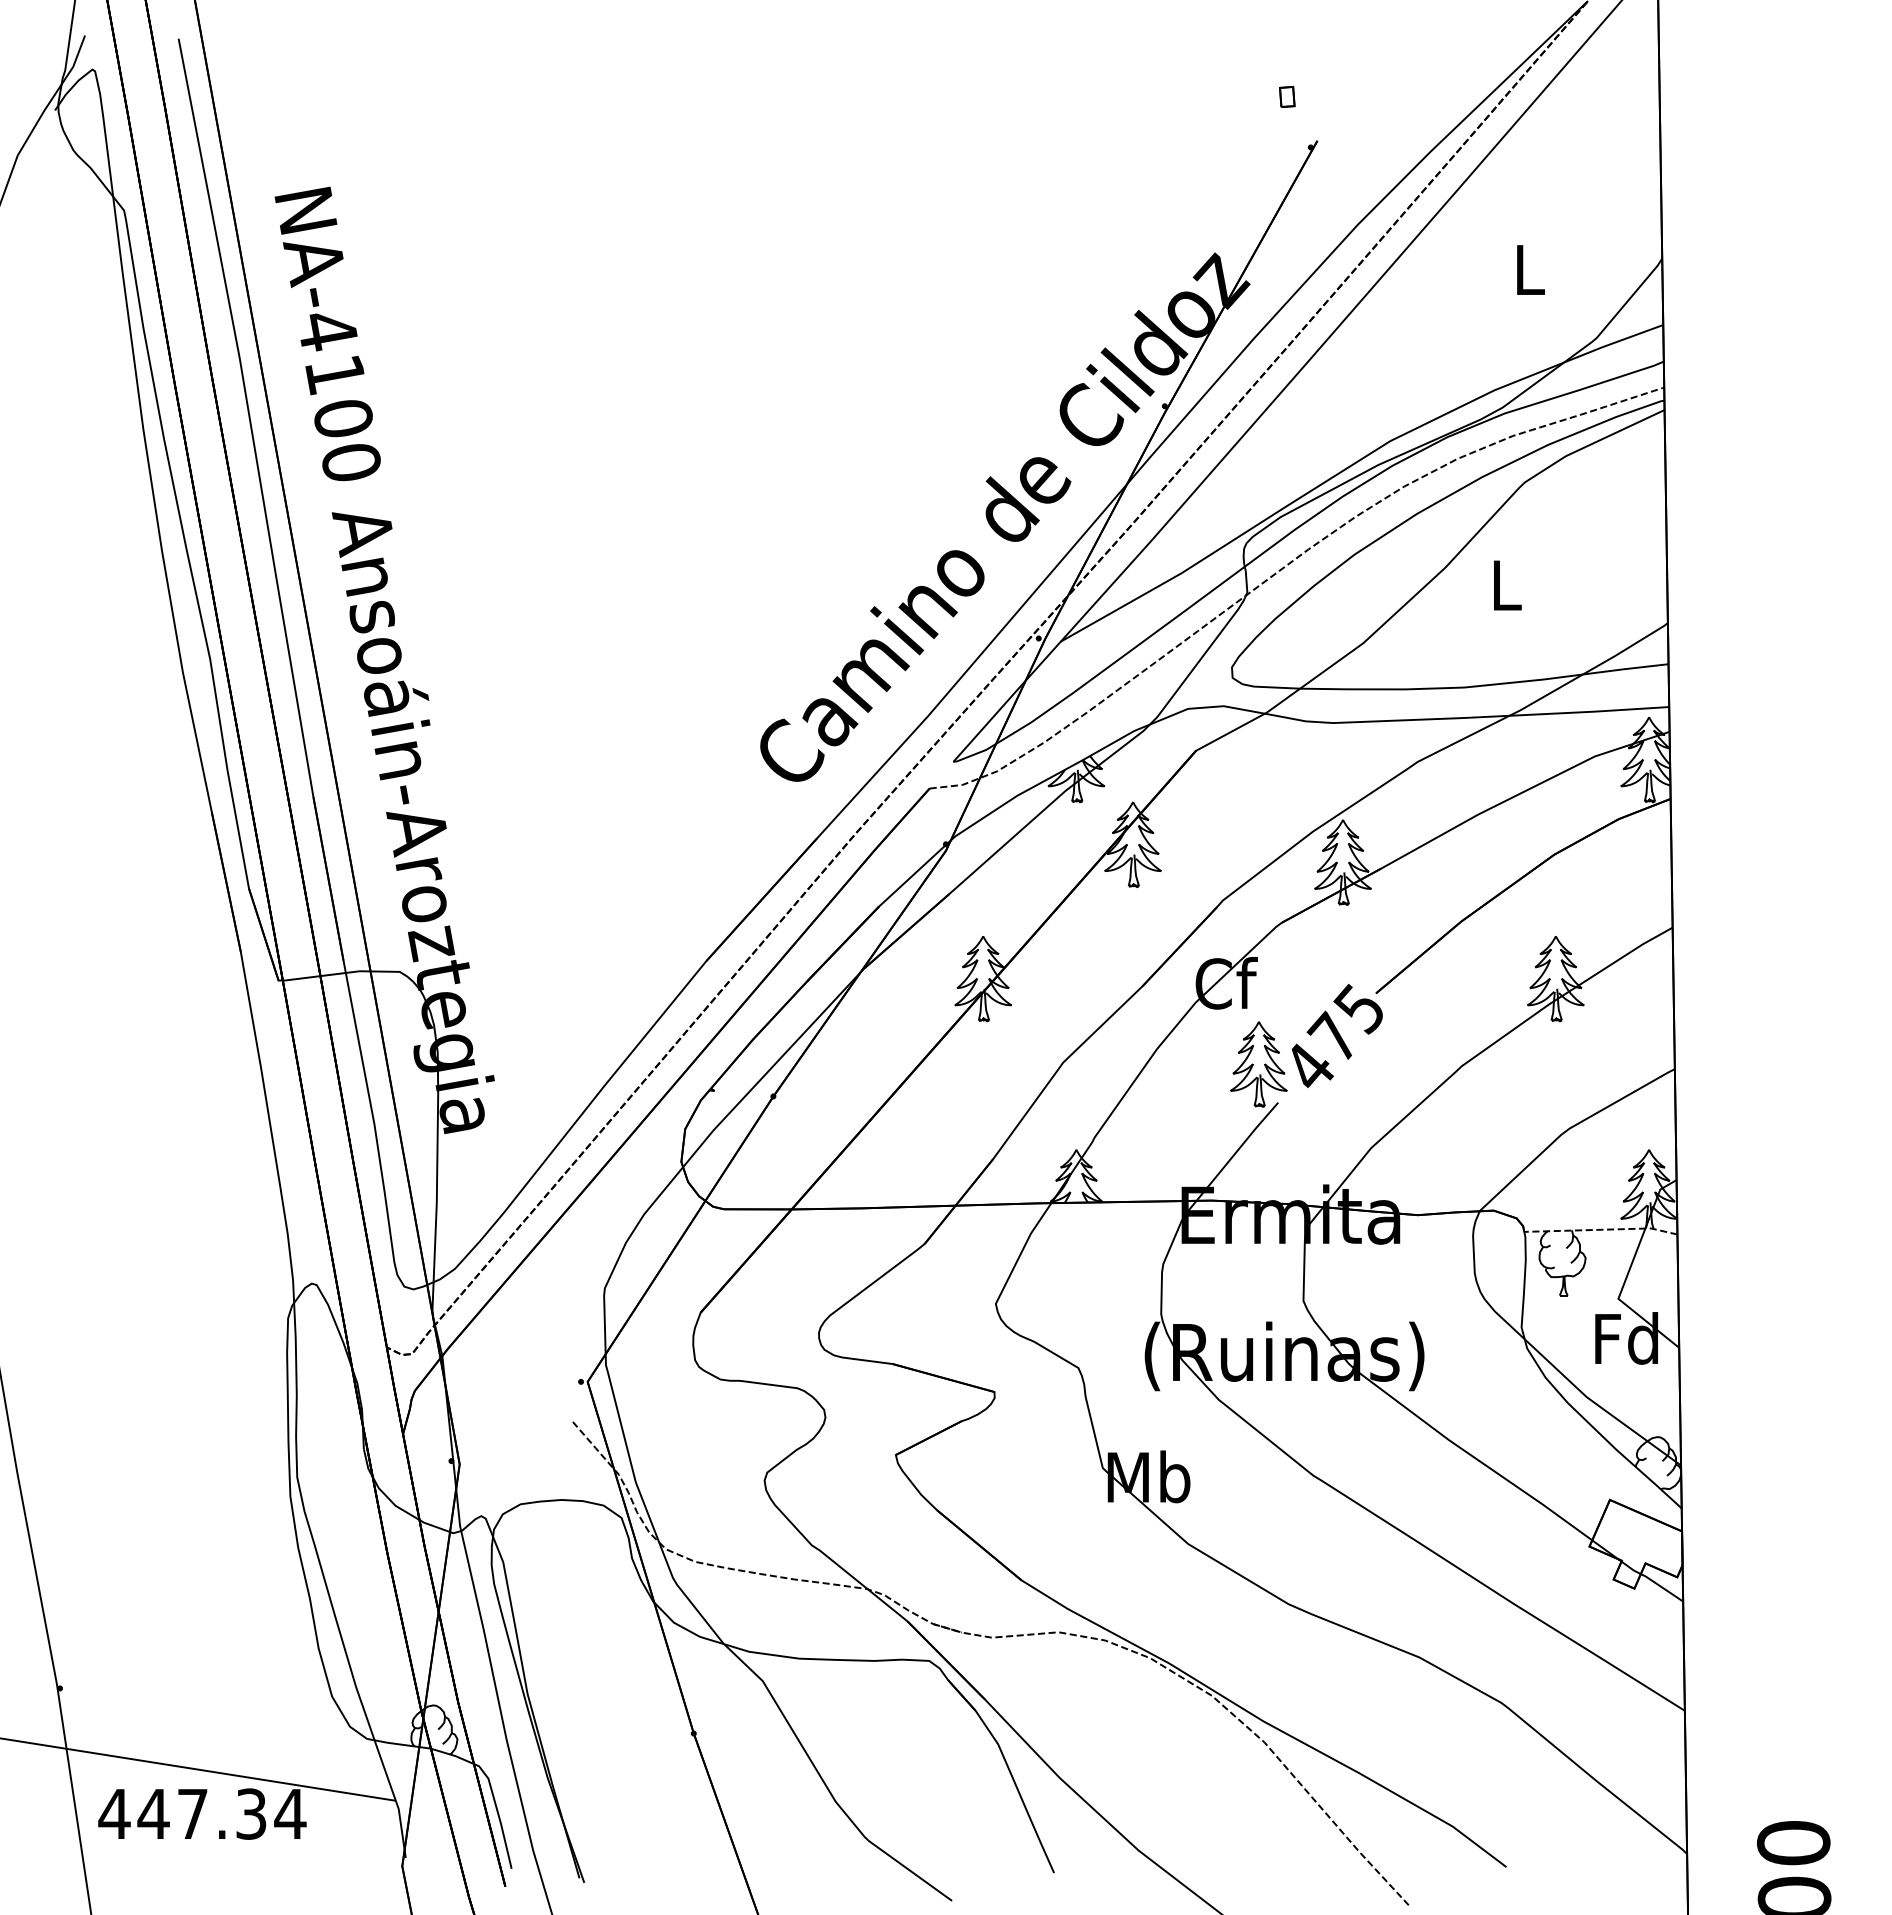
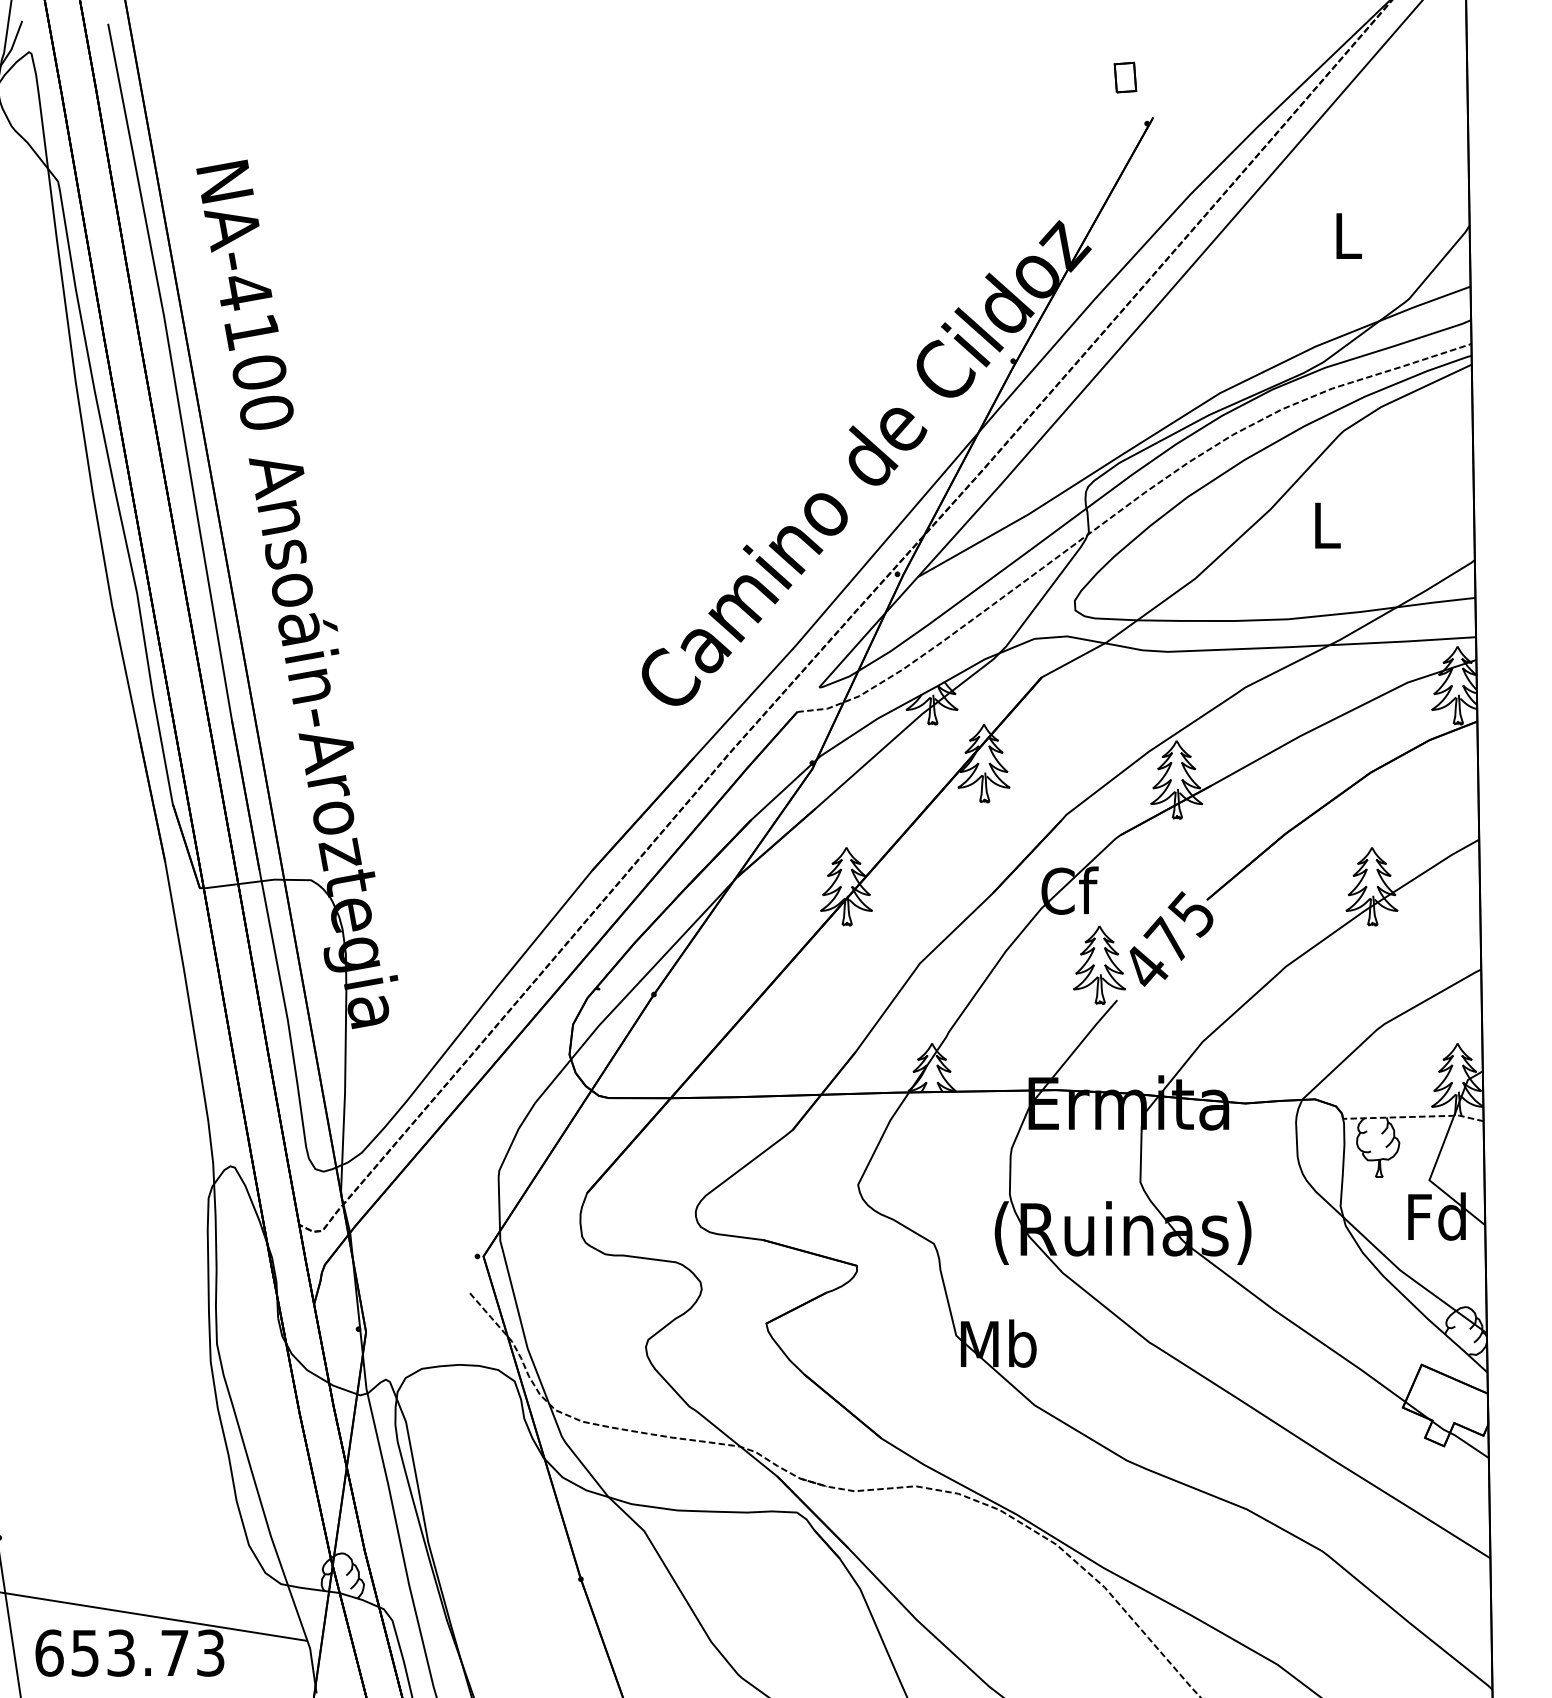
part: (1287, 96) -> (1125, 76), size x1.6
text: (202, 1813) -> (130, 1652), 447.34 -> 653.73

